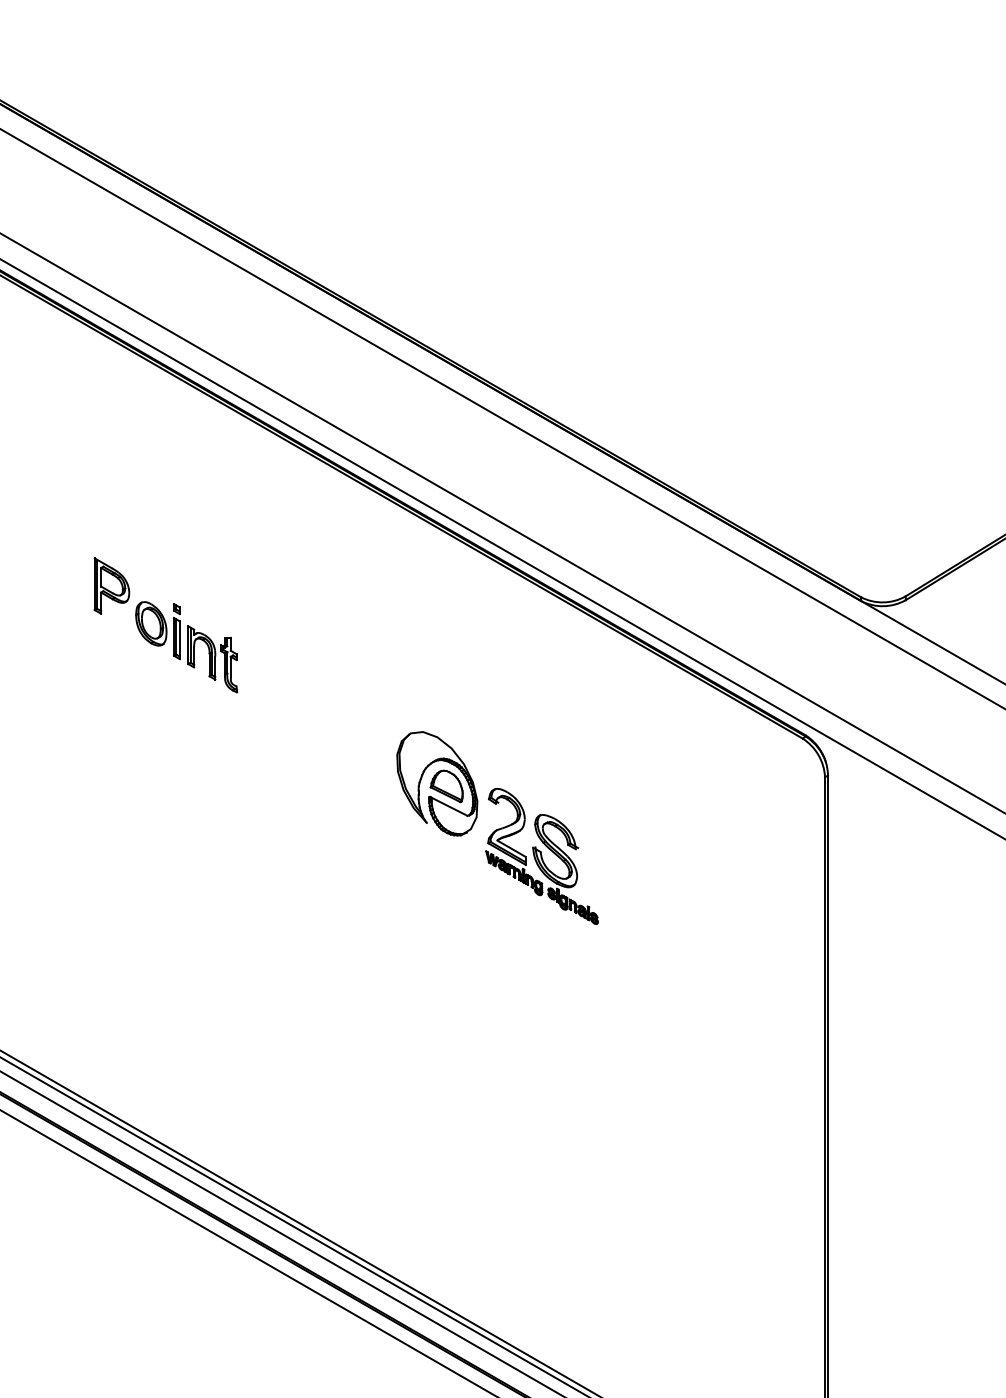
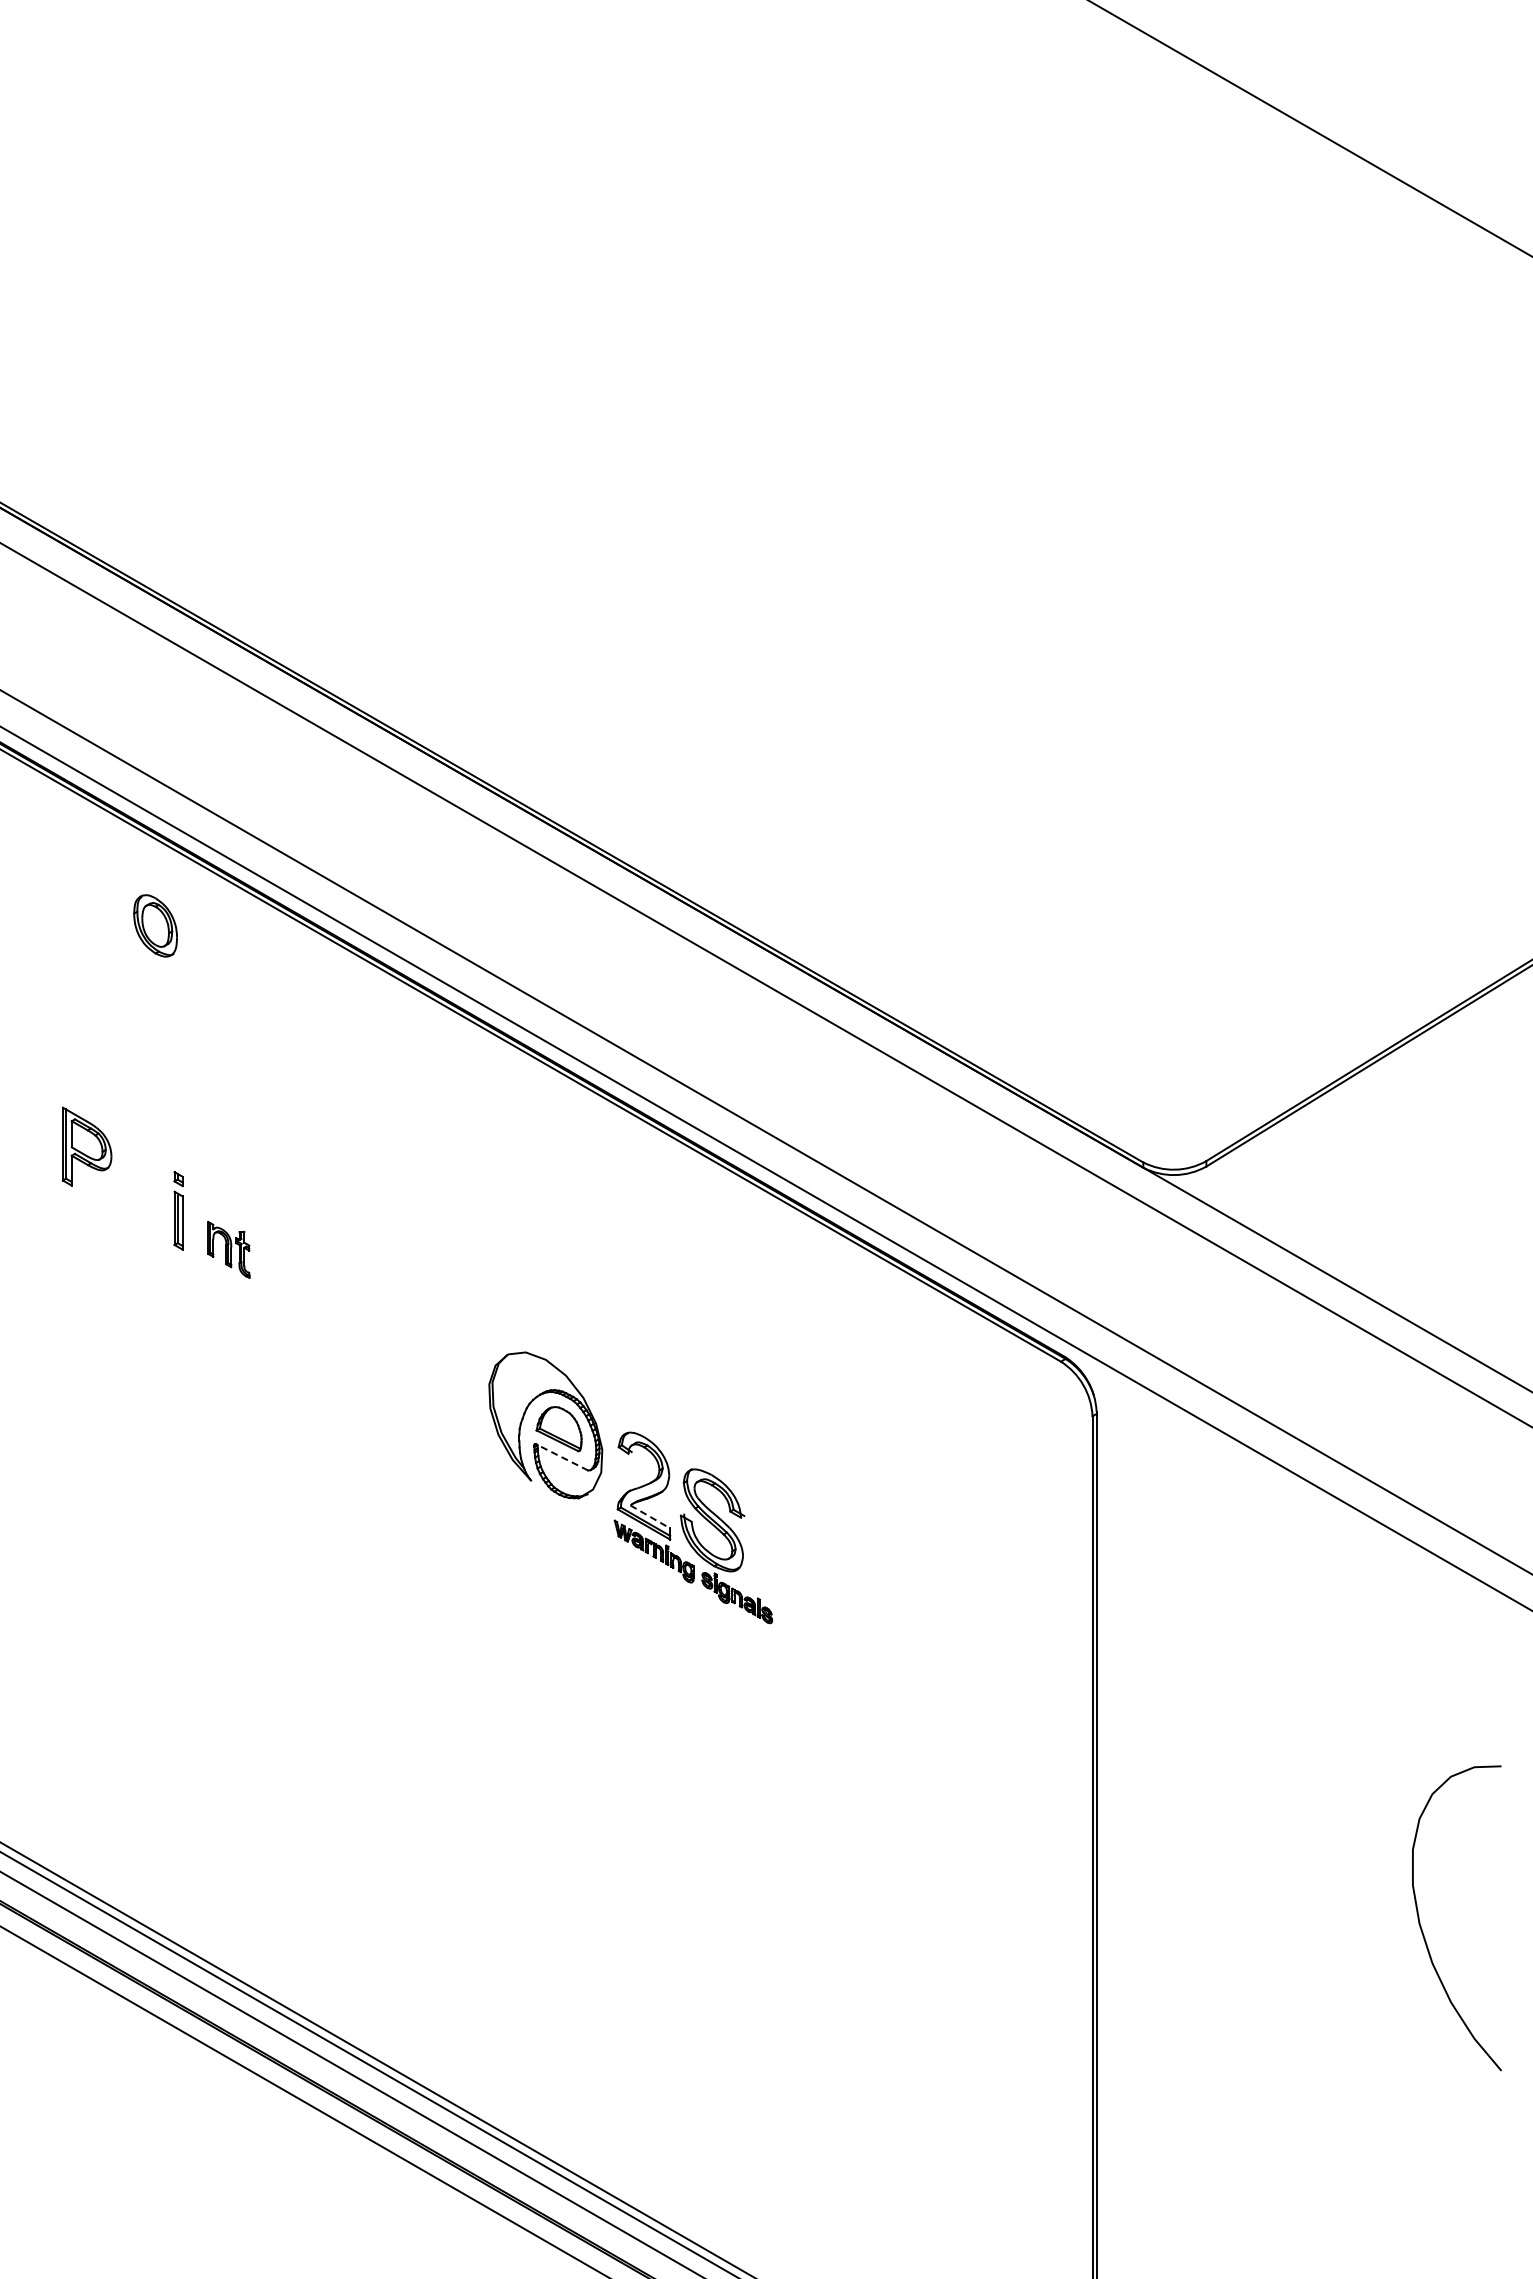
part: (151, 623) -> (155, 925), moved
part: (212, 659) -> (228, 1249), size x0.6
line: (448, 806) -> (561, 1457), solid -> dashed
line: (511, 848) -> (650, 1516), solid -> dashed

